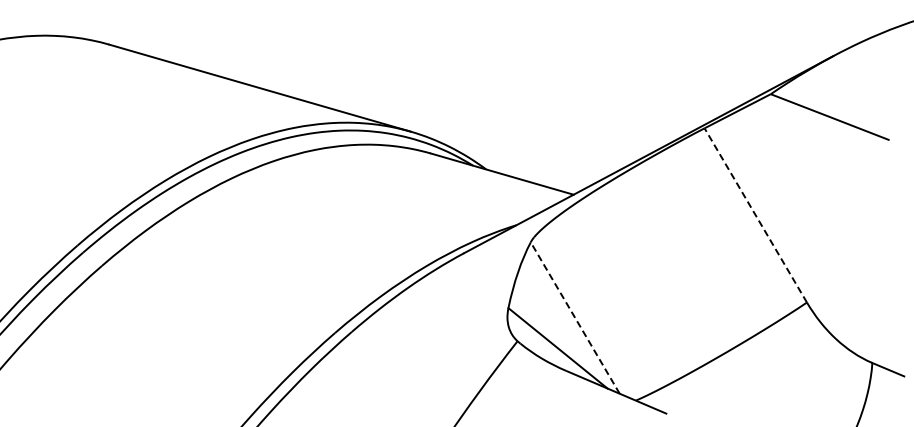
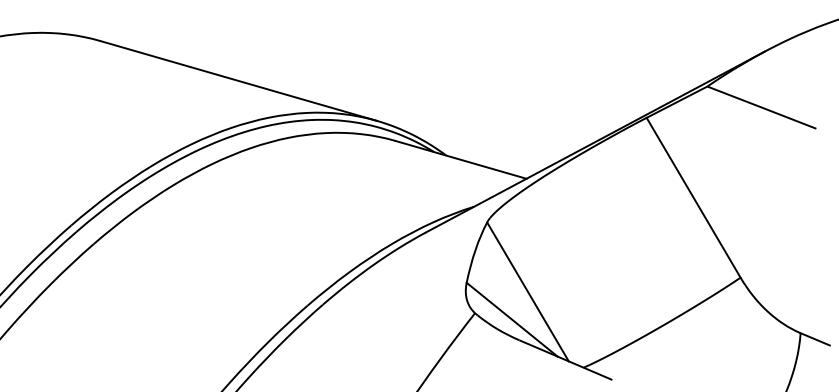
line: (755, 215) -> (693, 197), dashed -> solid
line: (575, 318) -> (528, 292), dashed -> solid

